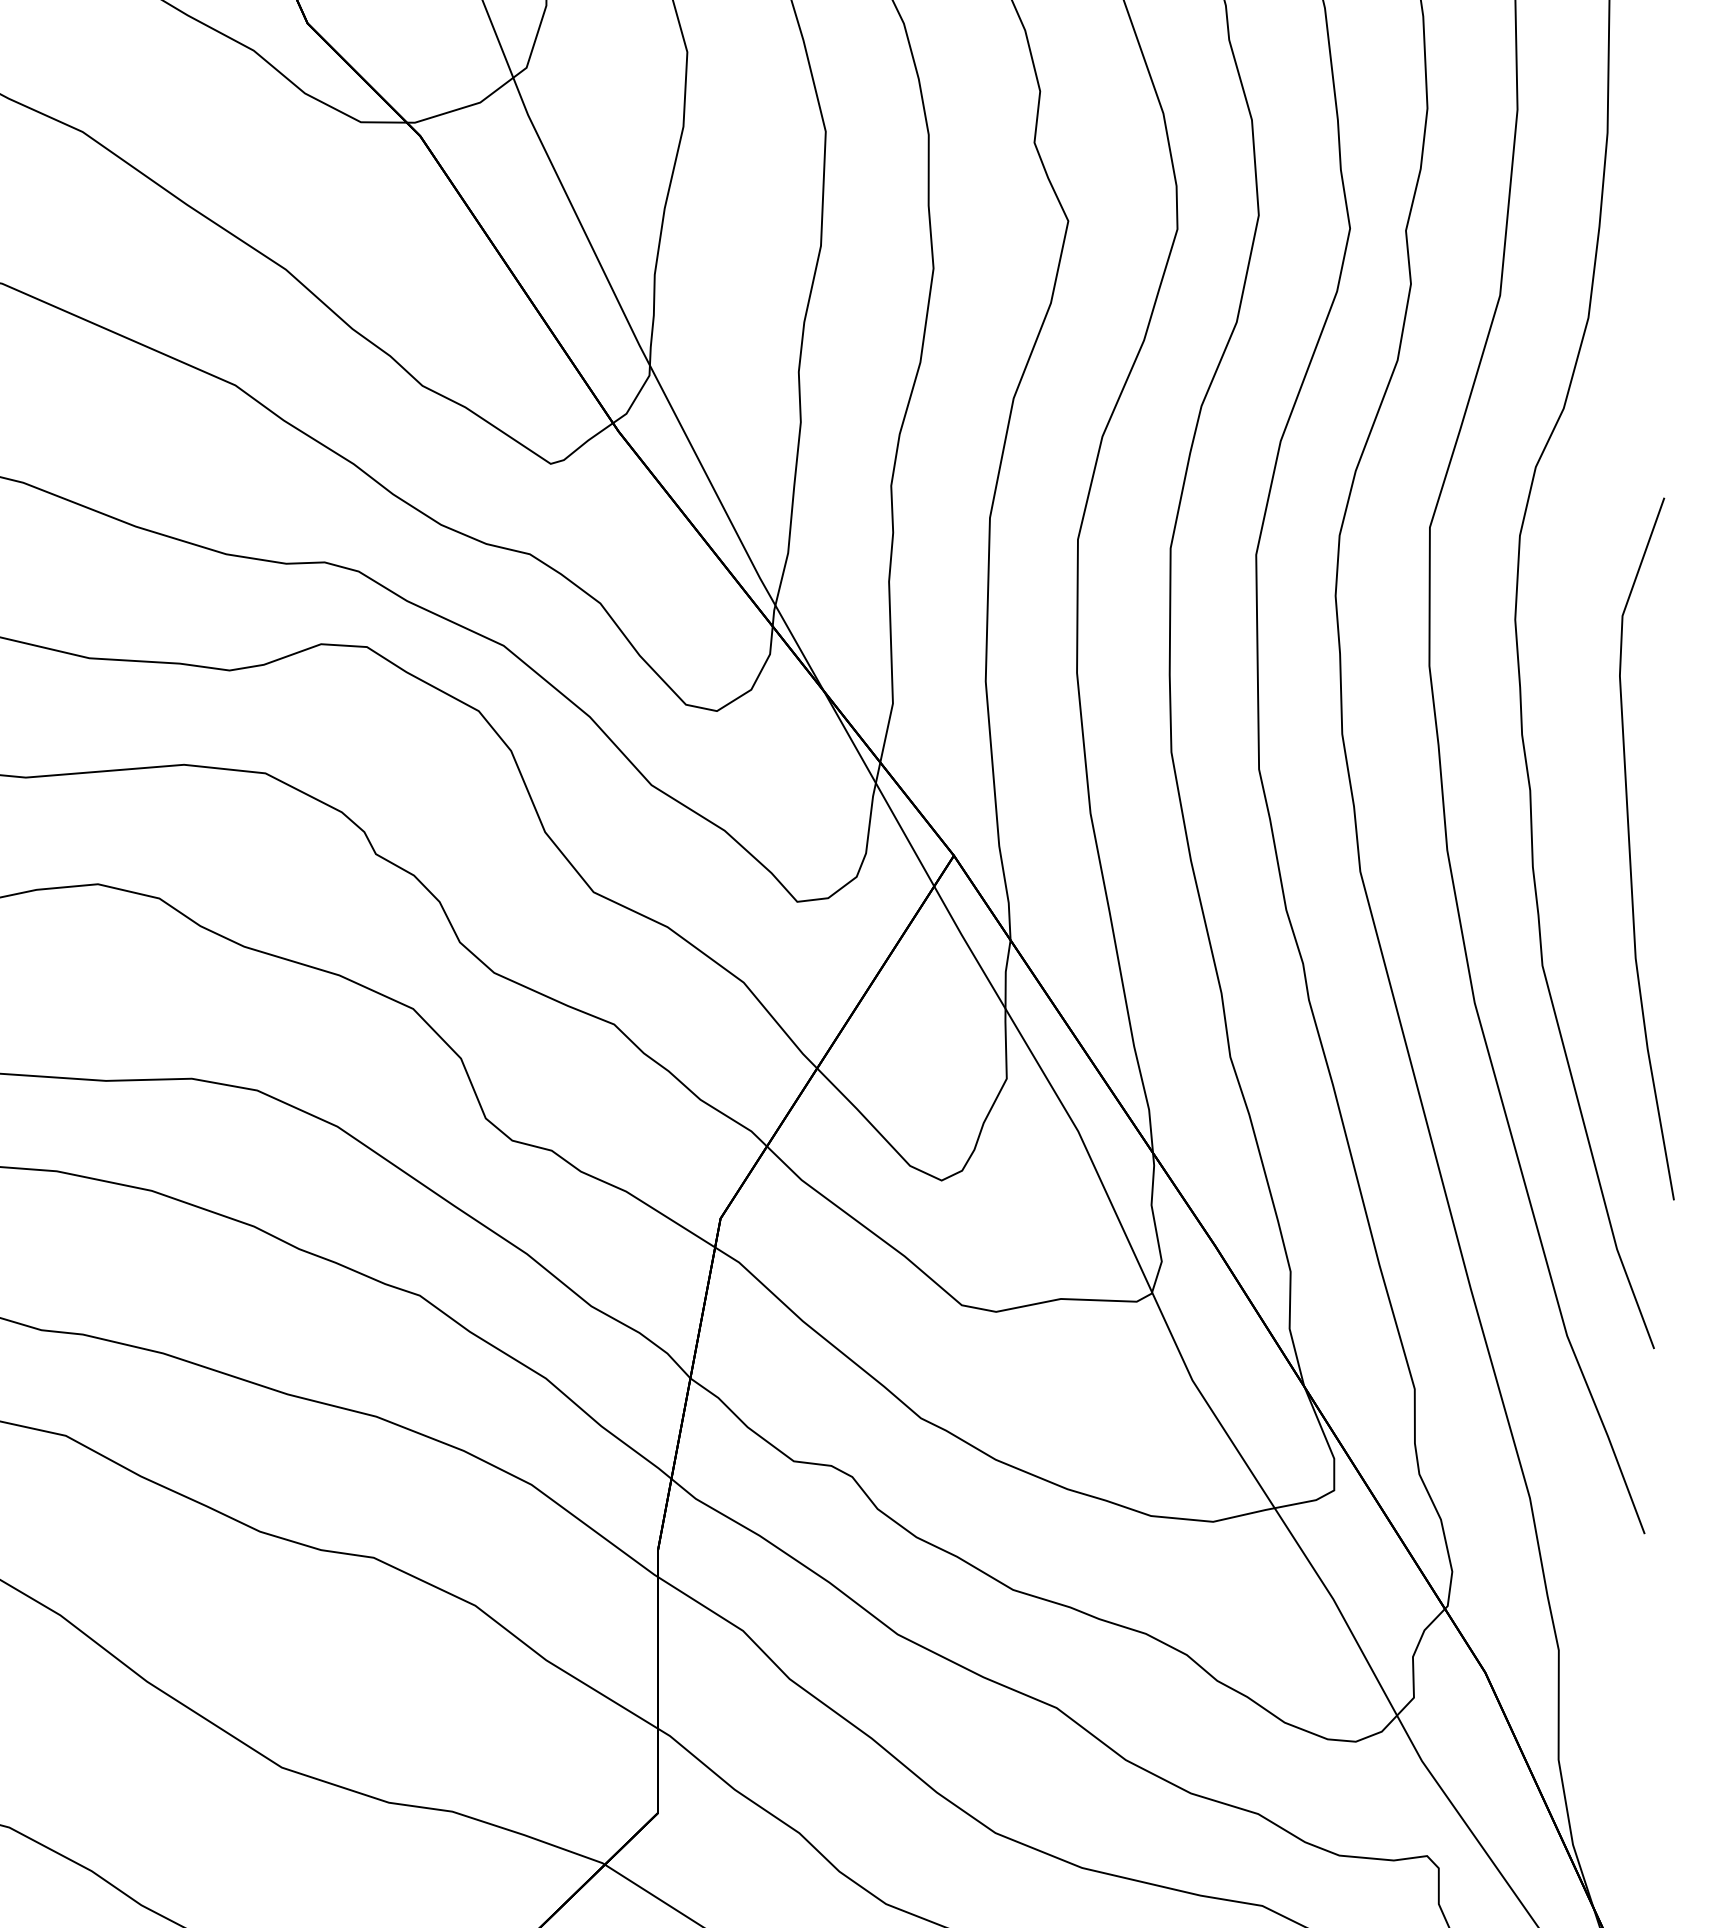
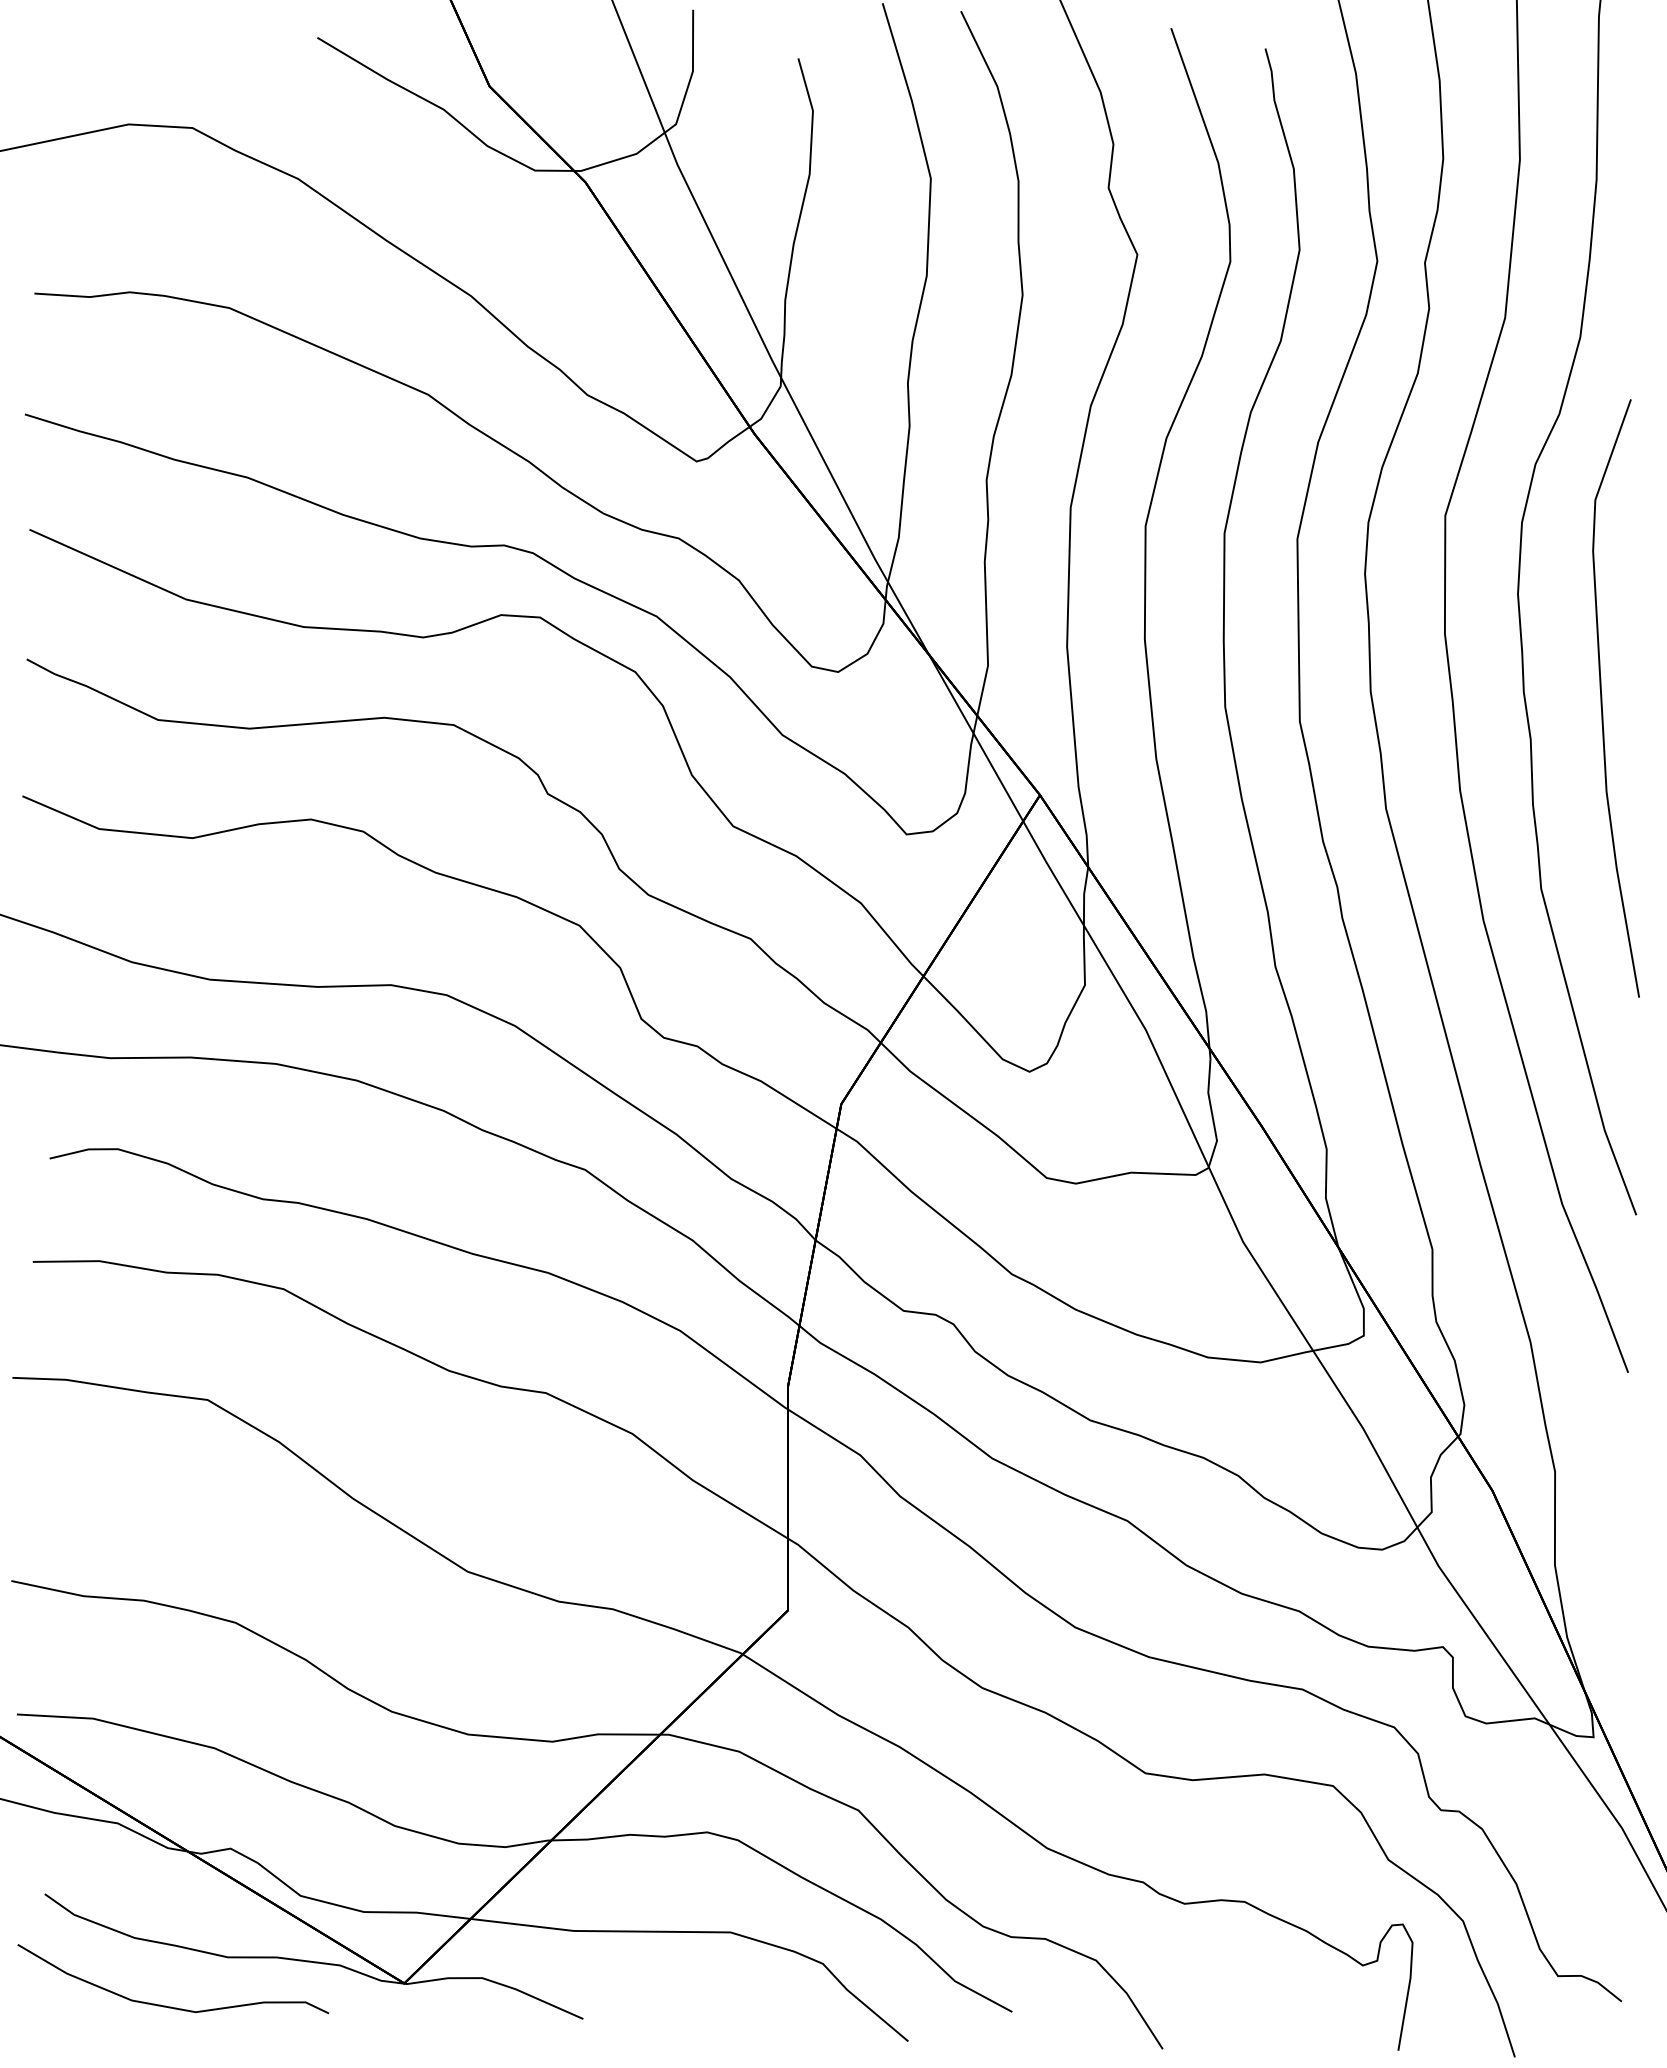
curve: (1630, 849) -> (1602, 698), moved

